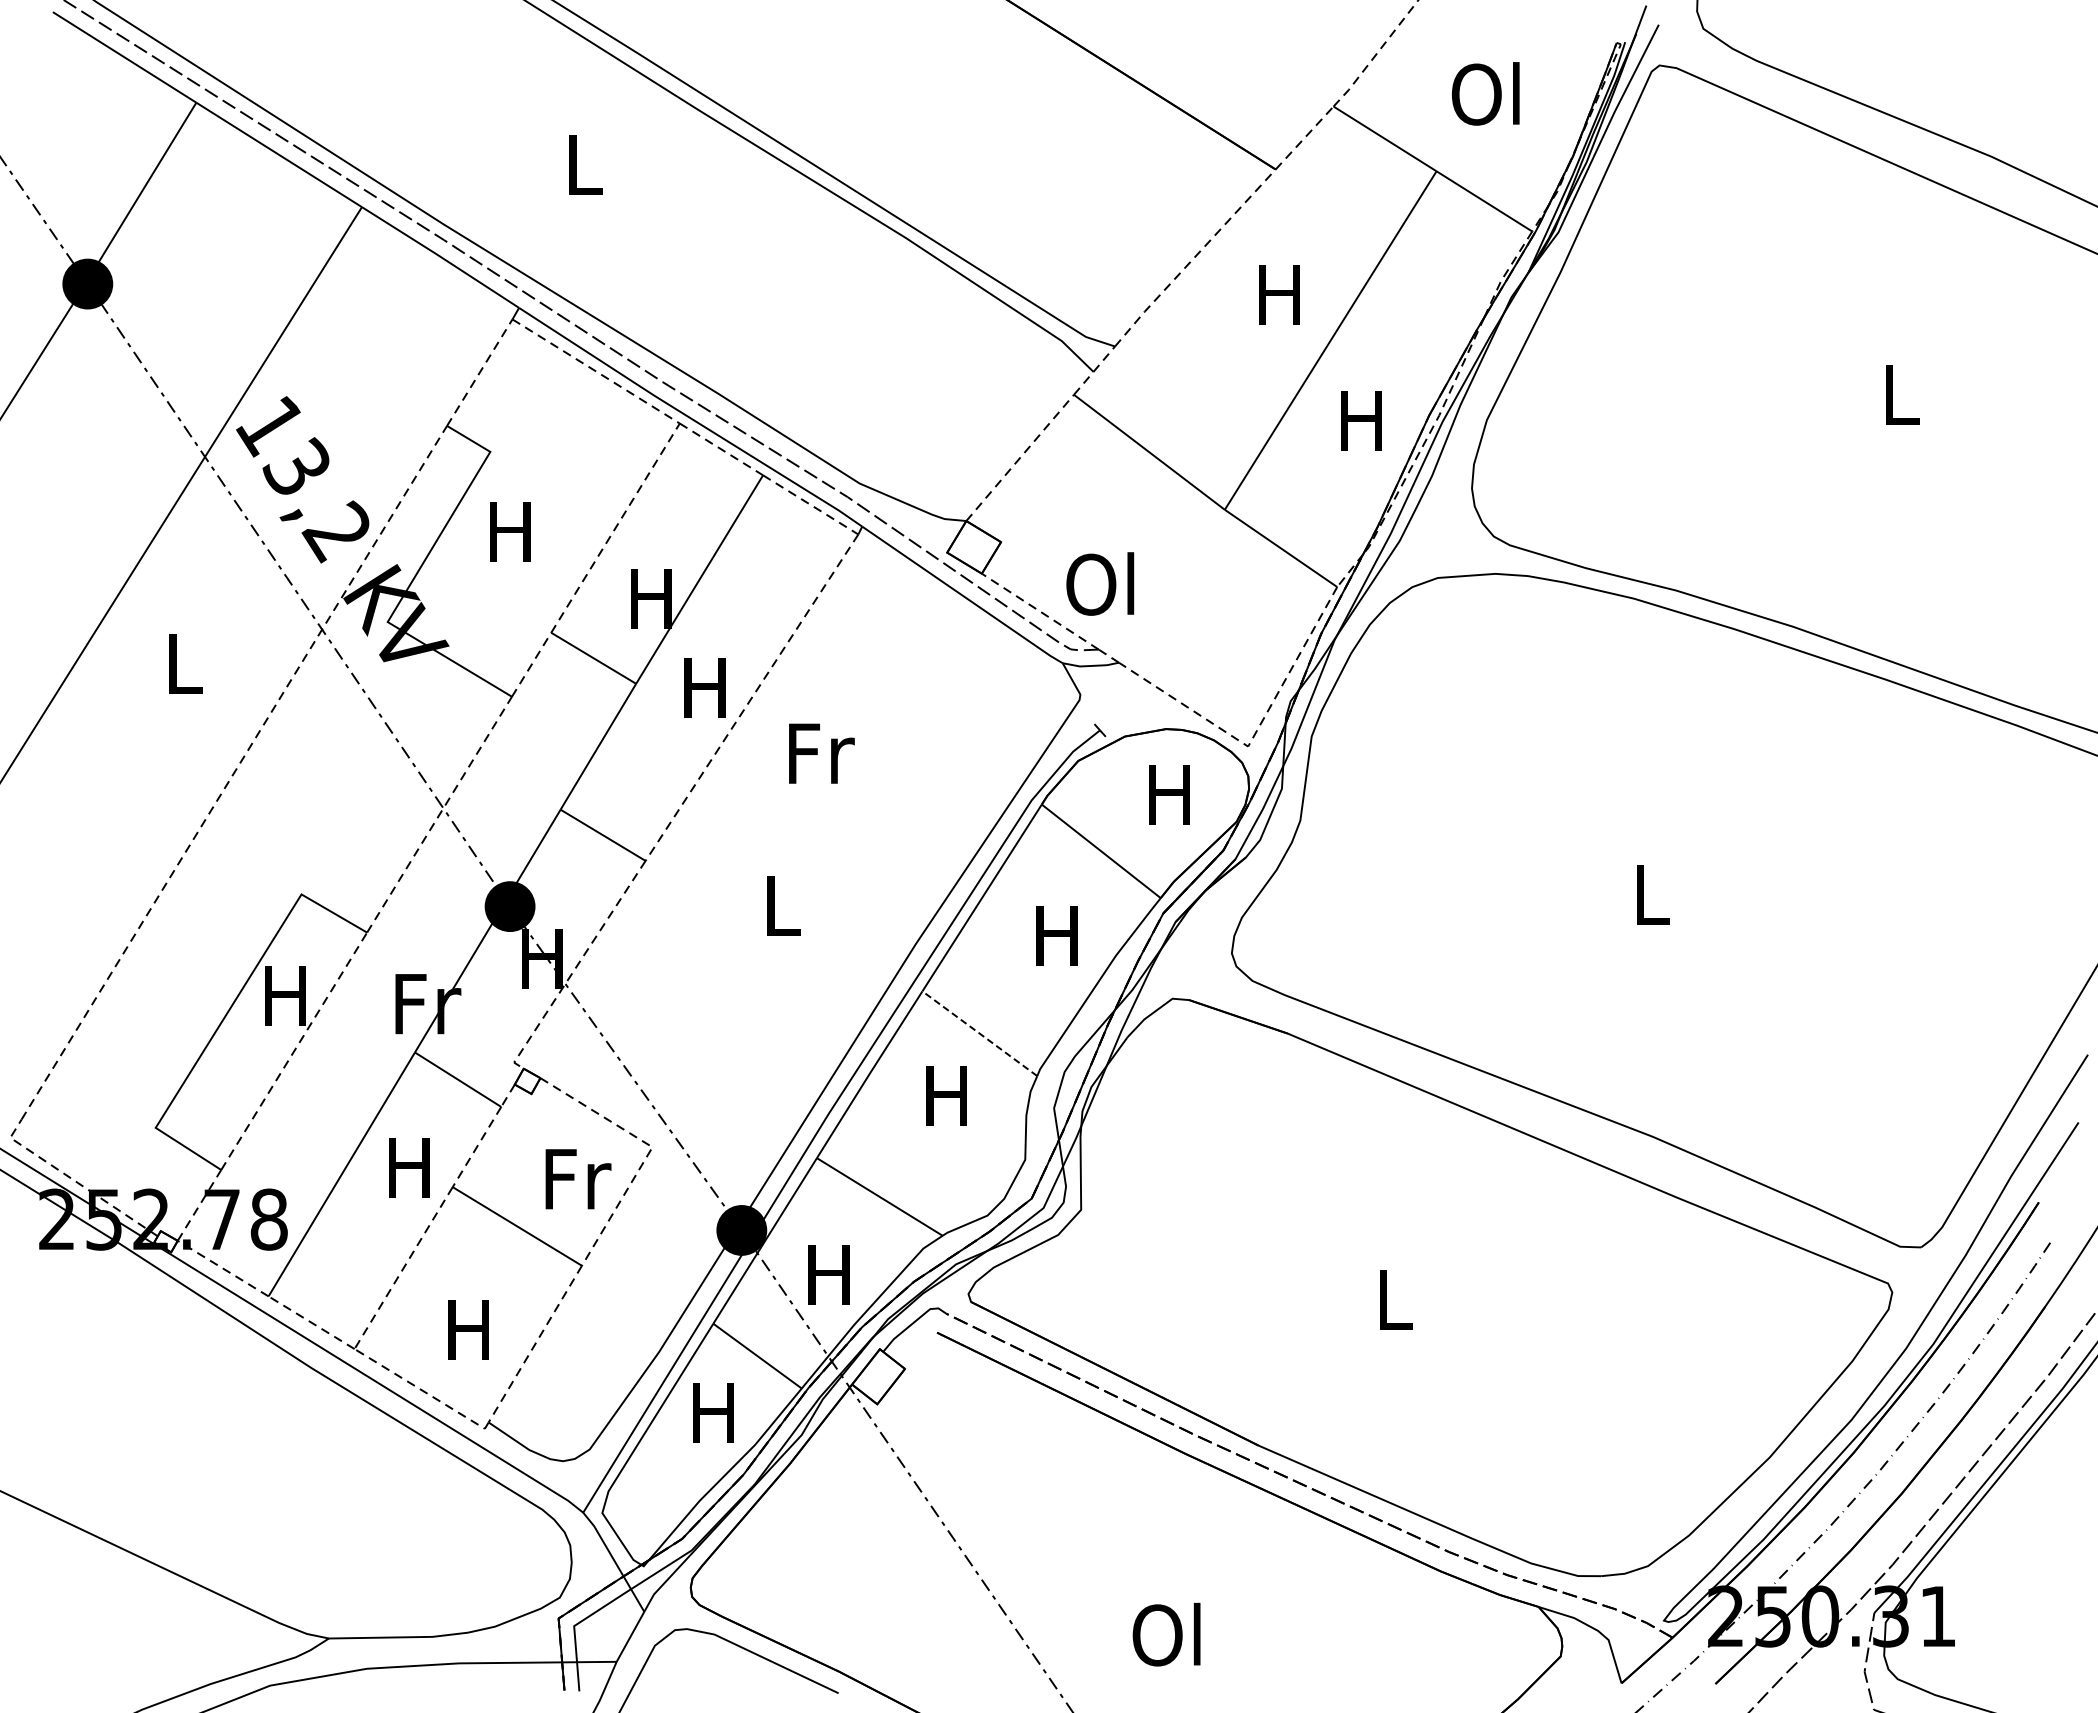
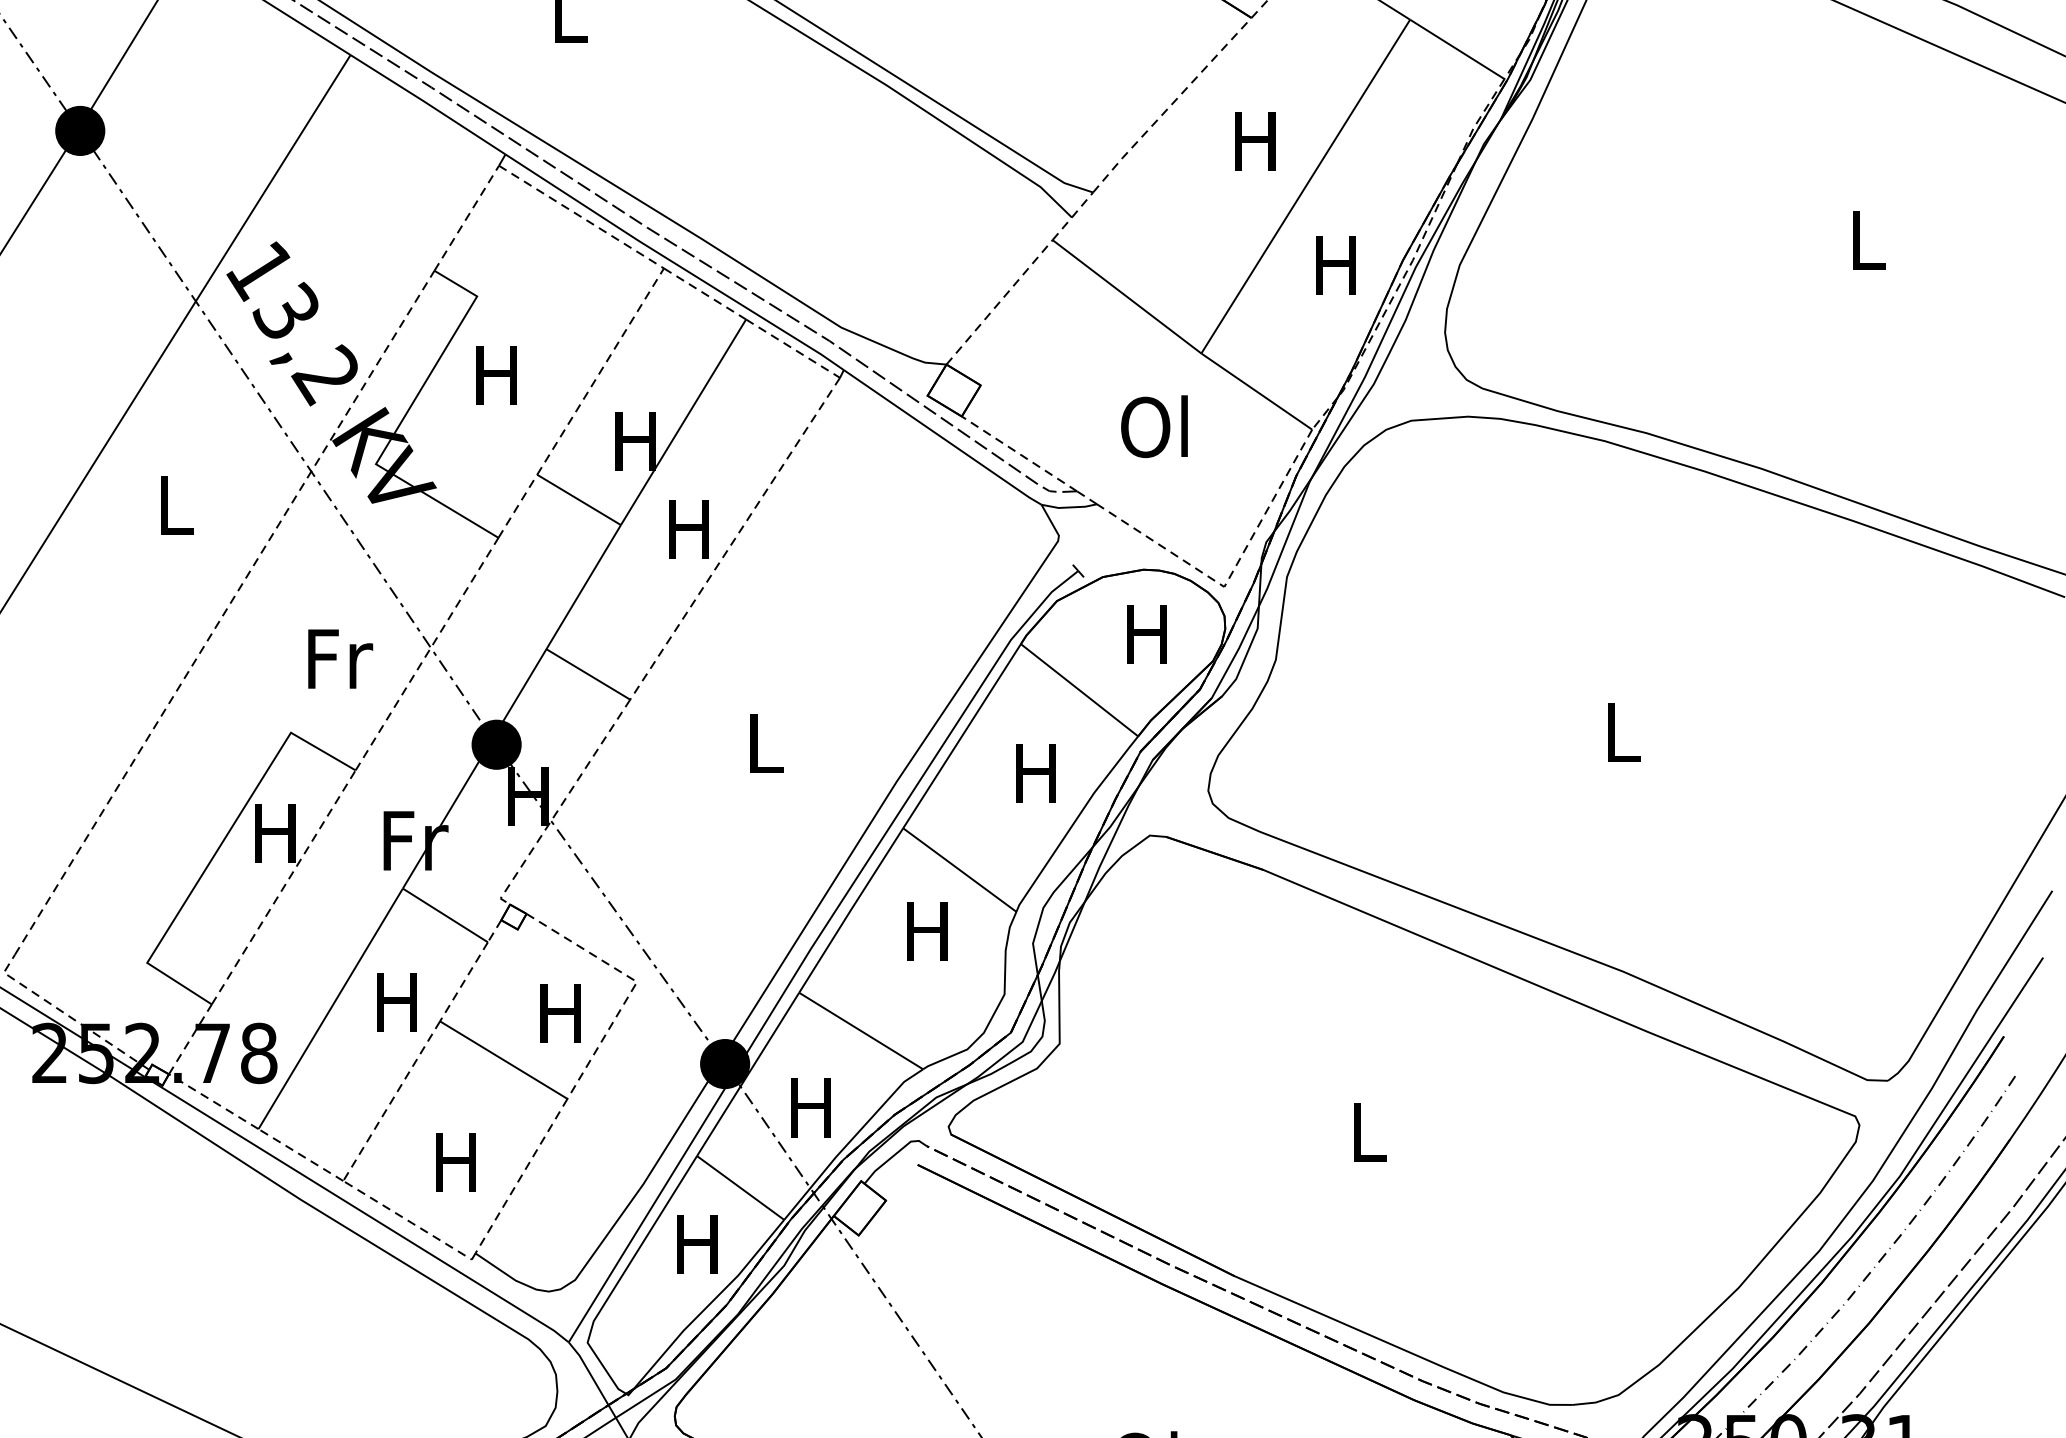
text: (1100, 583) -> (1154, 426), moved
text: (821, 753) -> (340, 658), moved
line: (979, 1033) -> (959, 869), dashed -> solid
text: (578, 1179) -> (564, 1013), Fr -> H

